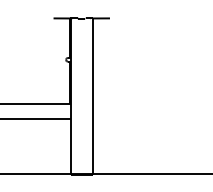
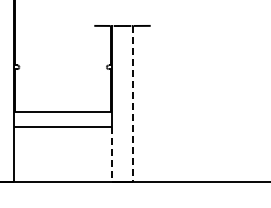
line: (92, 97) -> (133, 104), solid -> dashed
line: (71, 147) -> (112, 154), solid -> dashed

